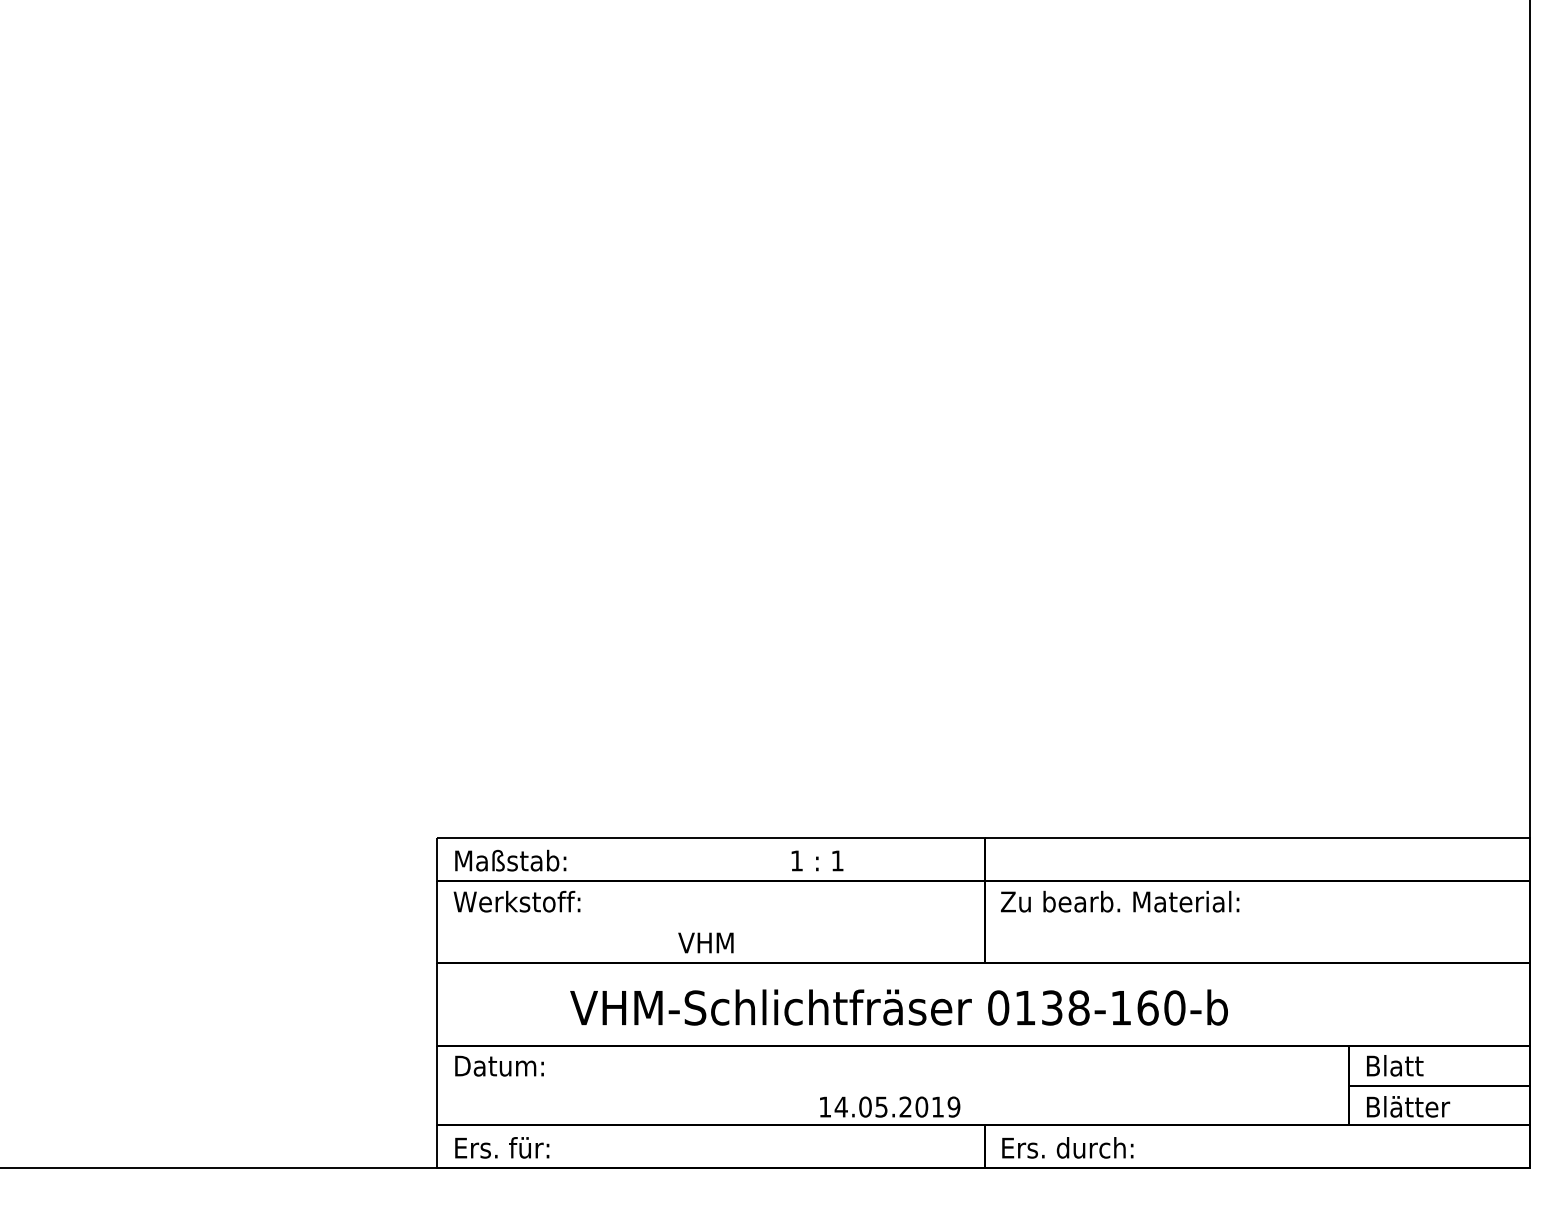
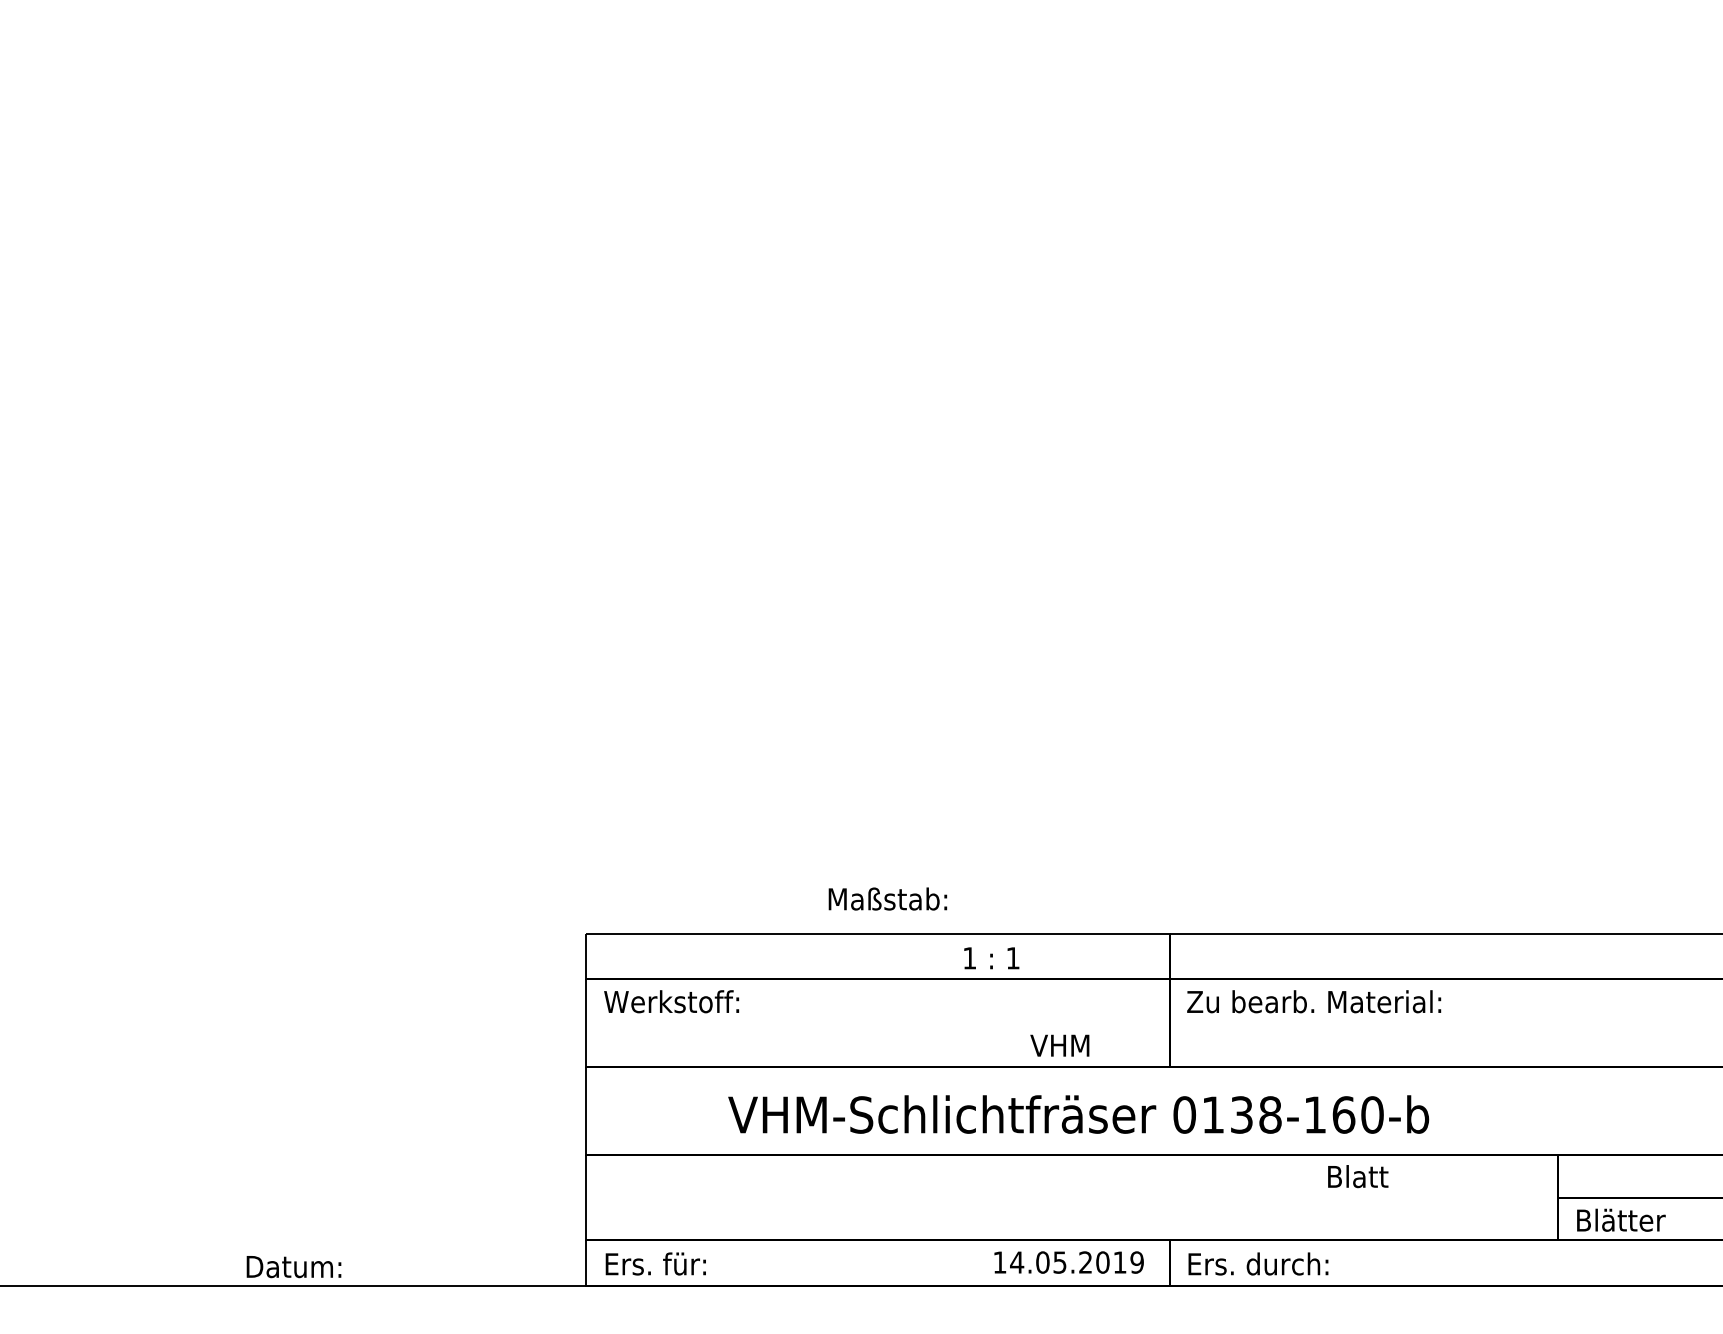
text: (510, 860) -> (887, 898), moved
text: (705, 942) -> (1059, 1045), moved
text: (1395, 1065) -> (1358, 1176), moved
text: (499, 1066) -> (293, 1267), moved
text: (889, 1107) -> (1068, 1262), moved

